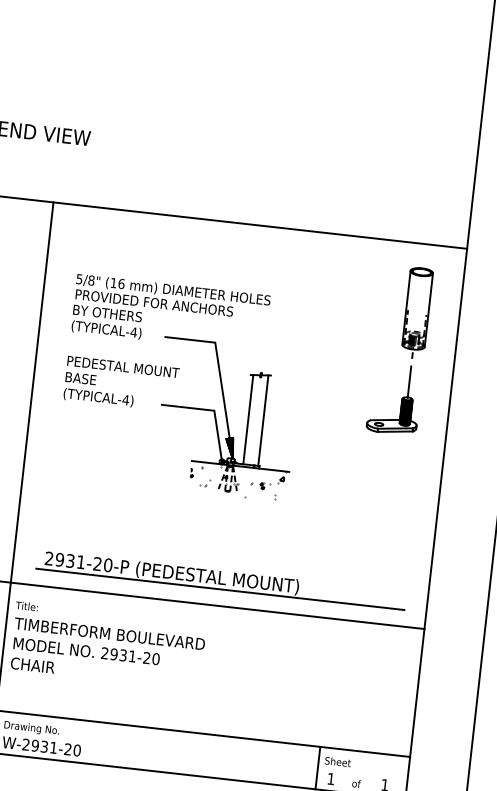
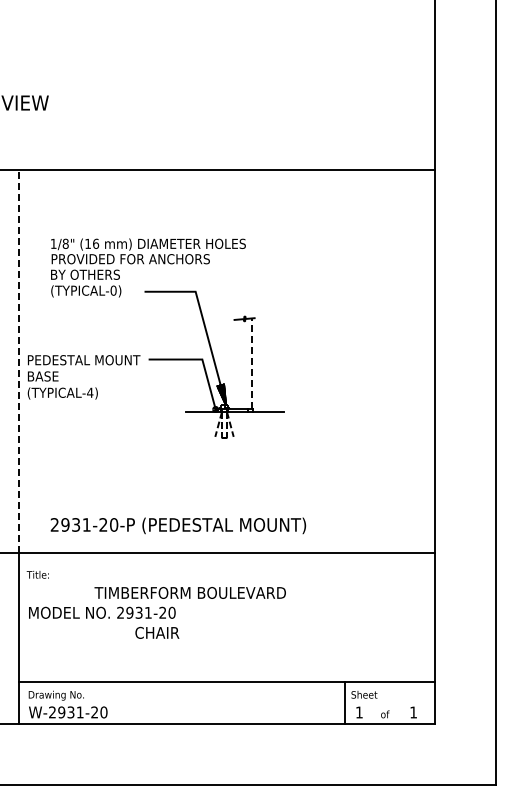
text: (79, 278) -> (53, 243), 5/8" -> 1/8"
text: (133, 332) -> (113, 290), (TYPICAL-4) -> (TYPICAL-0)
part: (399, 349) -> (379, 278), removed
text: (120, 384) -> (83, 377), moved
line: (32, 392) -> (19, 361), solid -> dashed
line: (248, 419) -> (237, 364), removed
line: (263, 420) -> (252, 363), solid -> dashed
hatch: (236, 480) -> (232, 426), removed
line: (220, 589) -> (228, 536), removed
text: (109, 633) -> (189, 592), moved
text: (33, 665) -> (157, 632), moved

